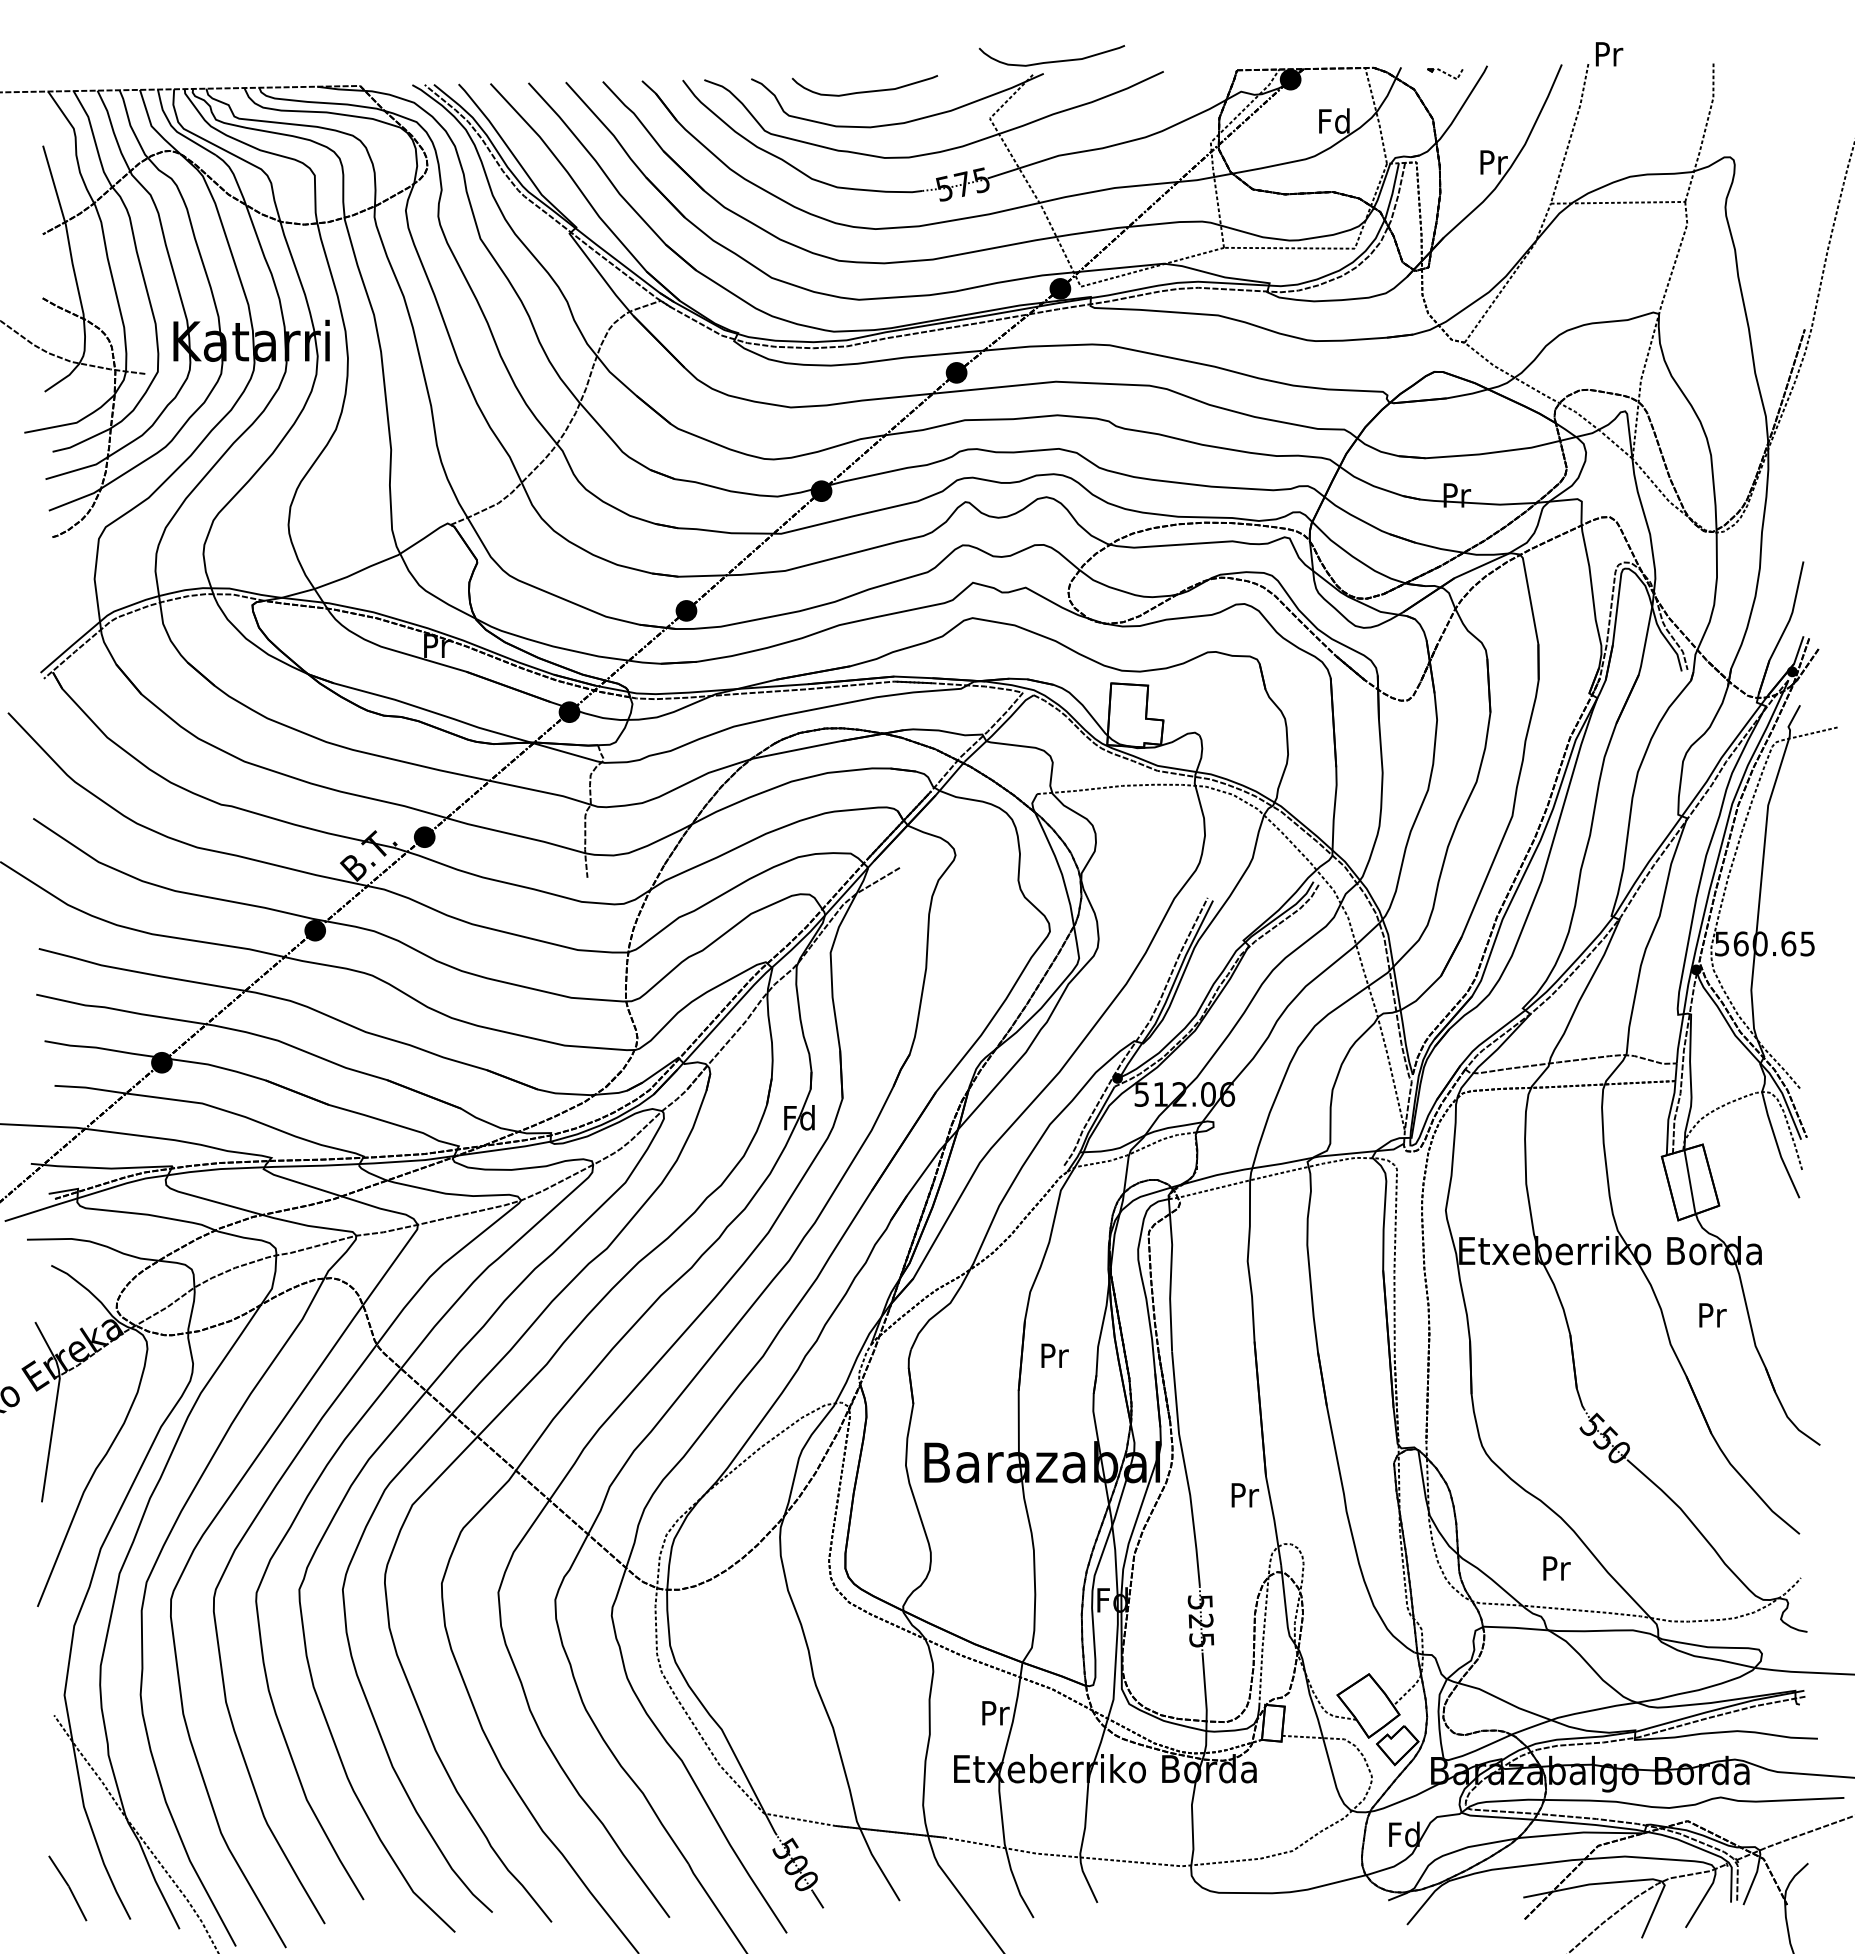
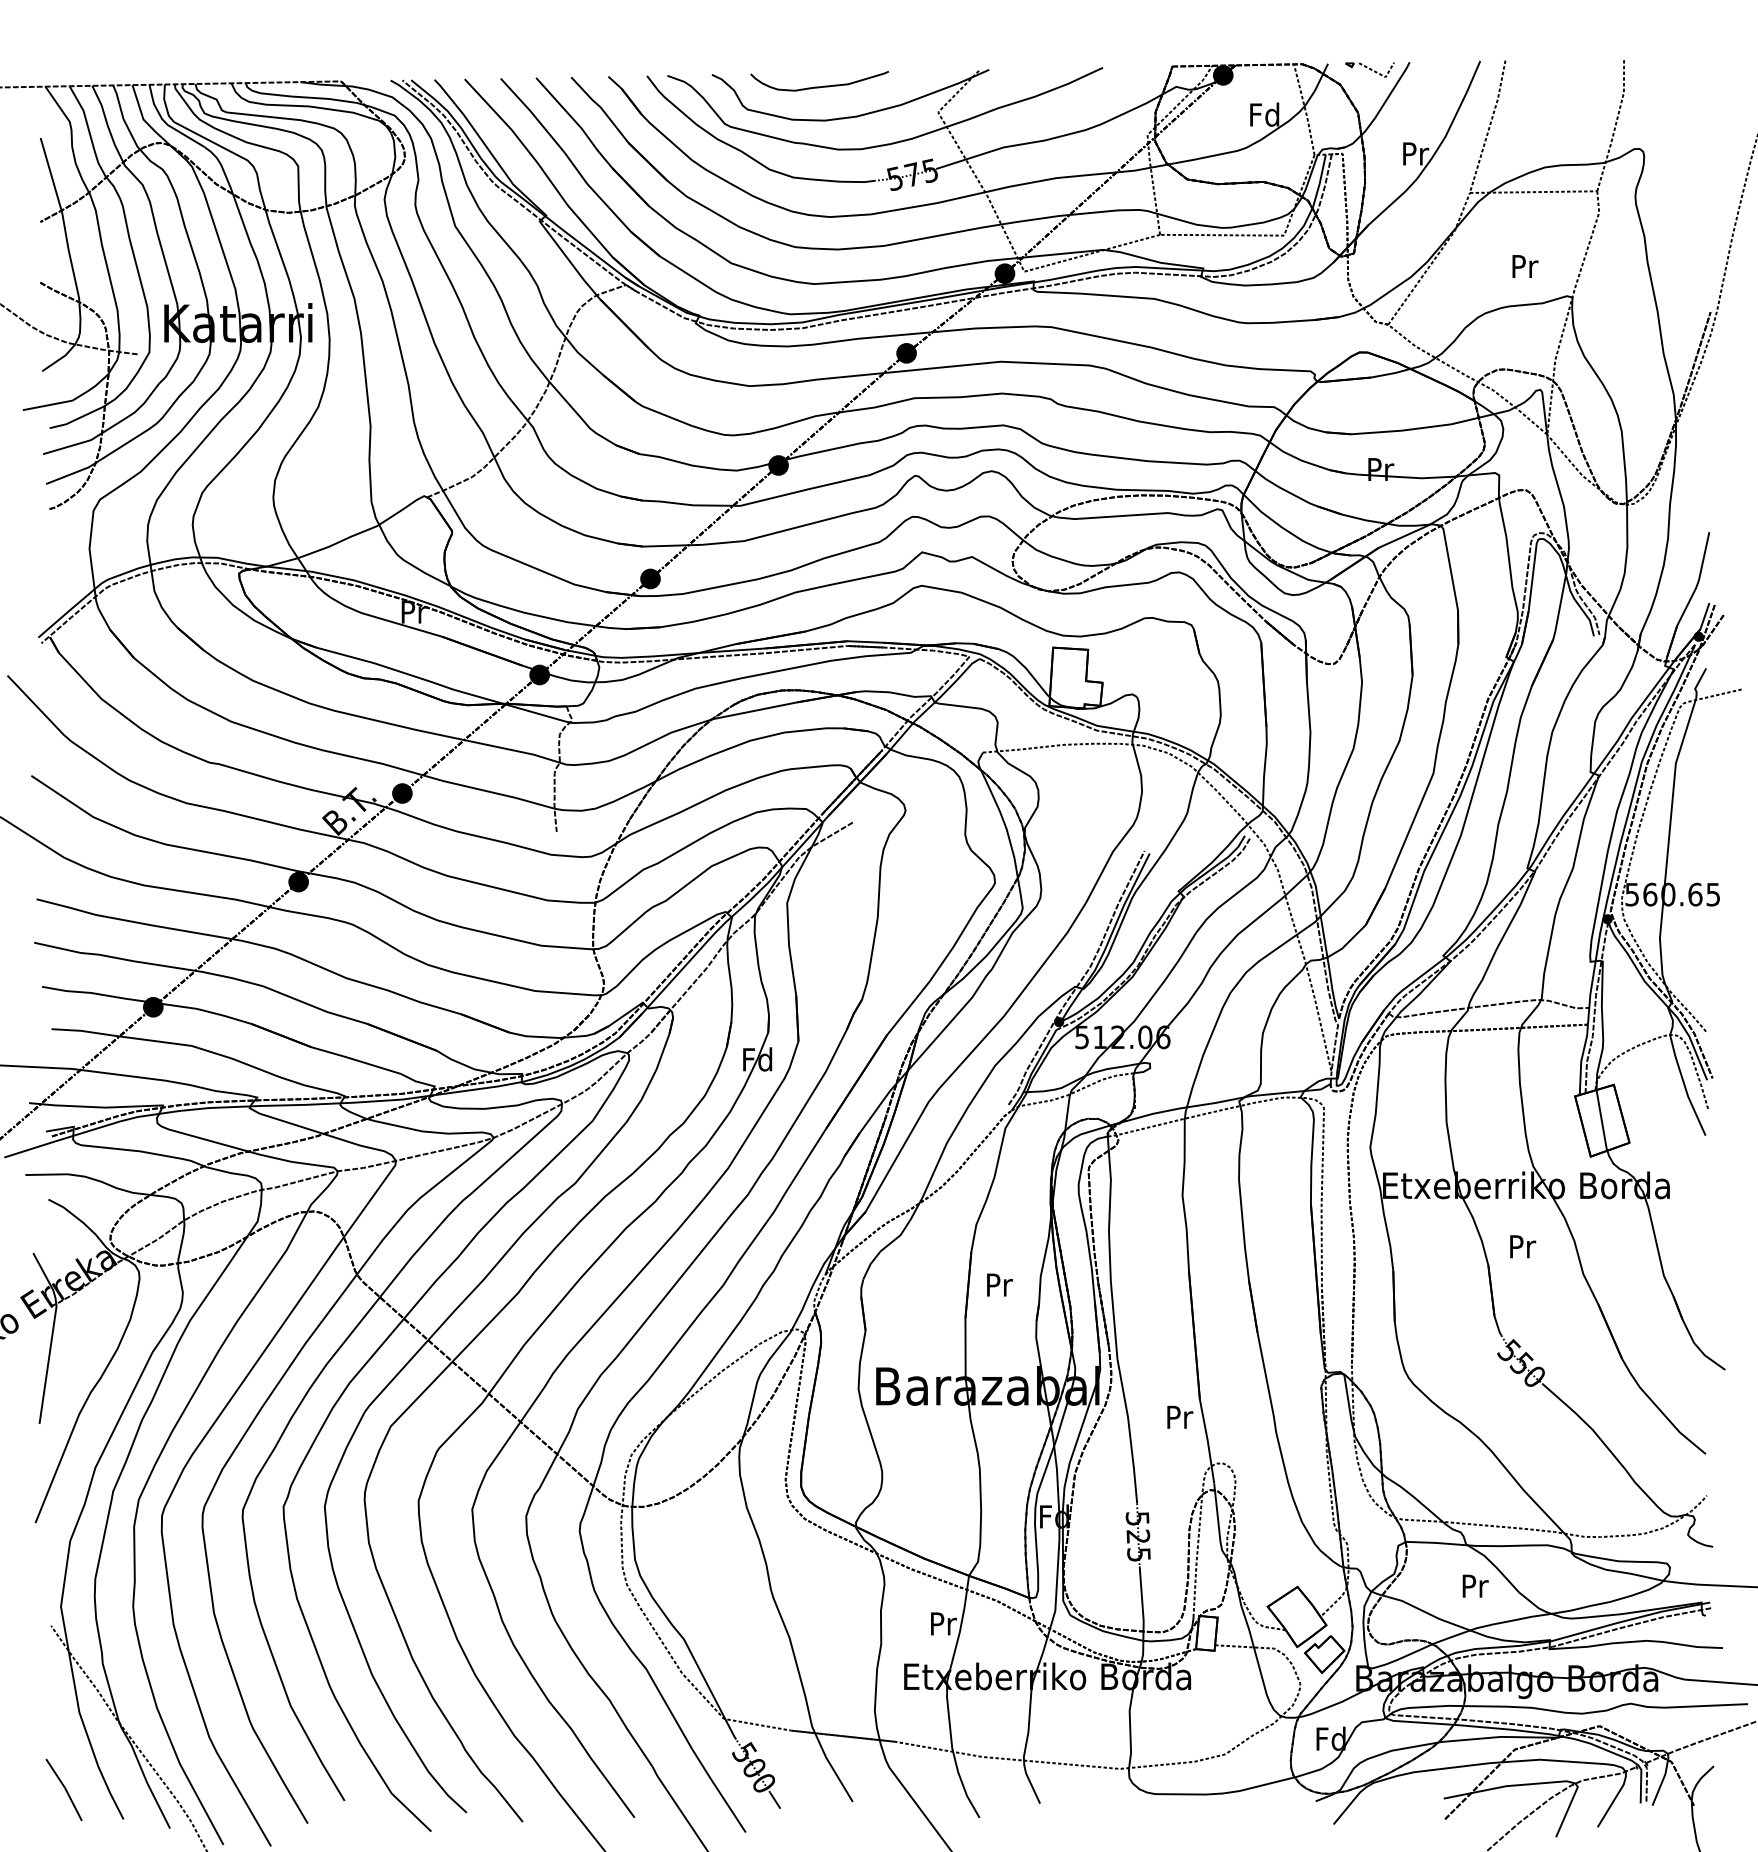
text: (1609, 54) -> (1525, 266), moved
curve: (1051, 61) -> (996, 58), removed
part: (1445, 73) -> (1370, 69), size x1.43
text: (1712, 1315) -> (1522, 1246), moved
text: (1556, 1568) -> (1475, 1586), moved

